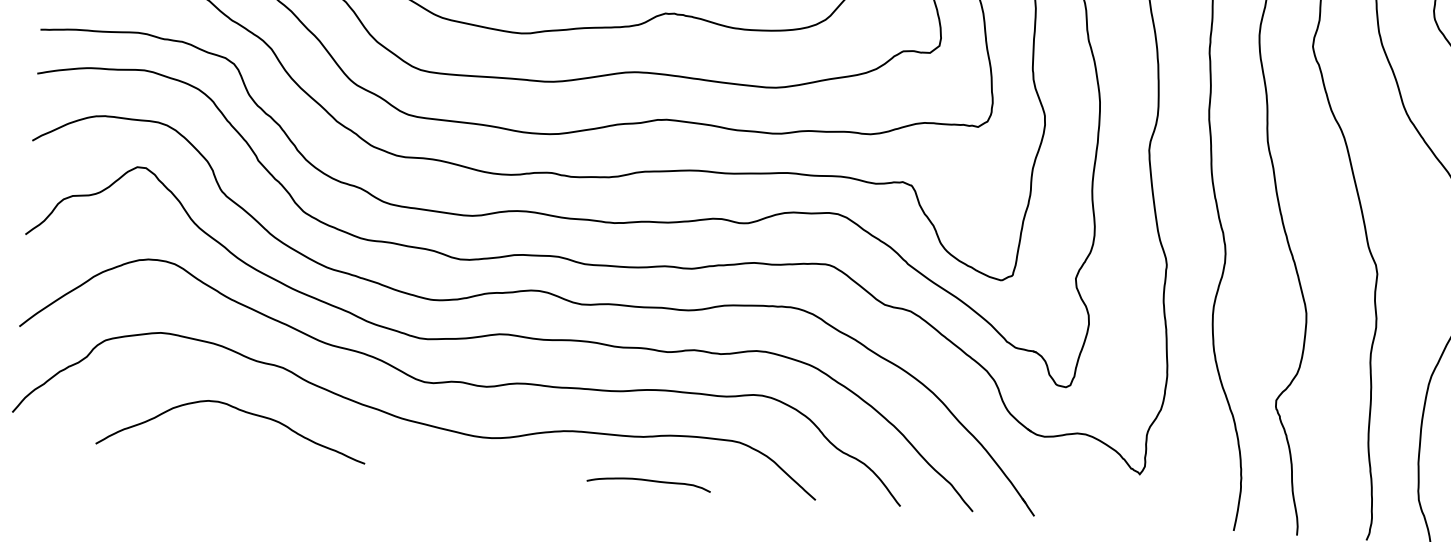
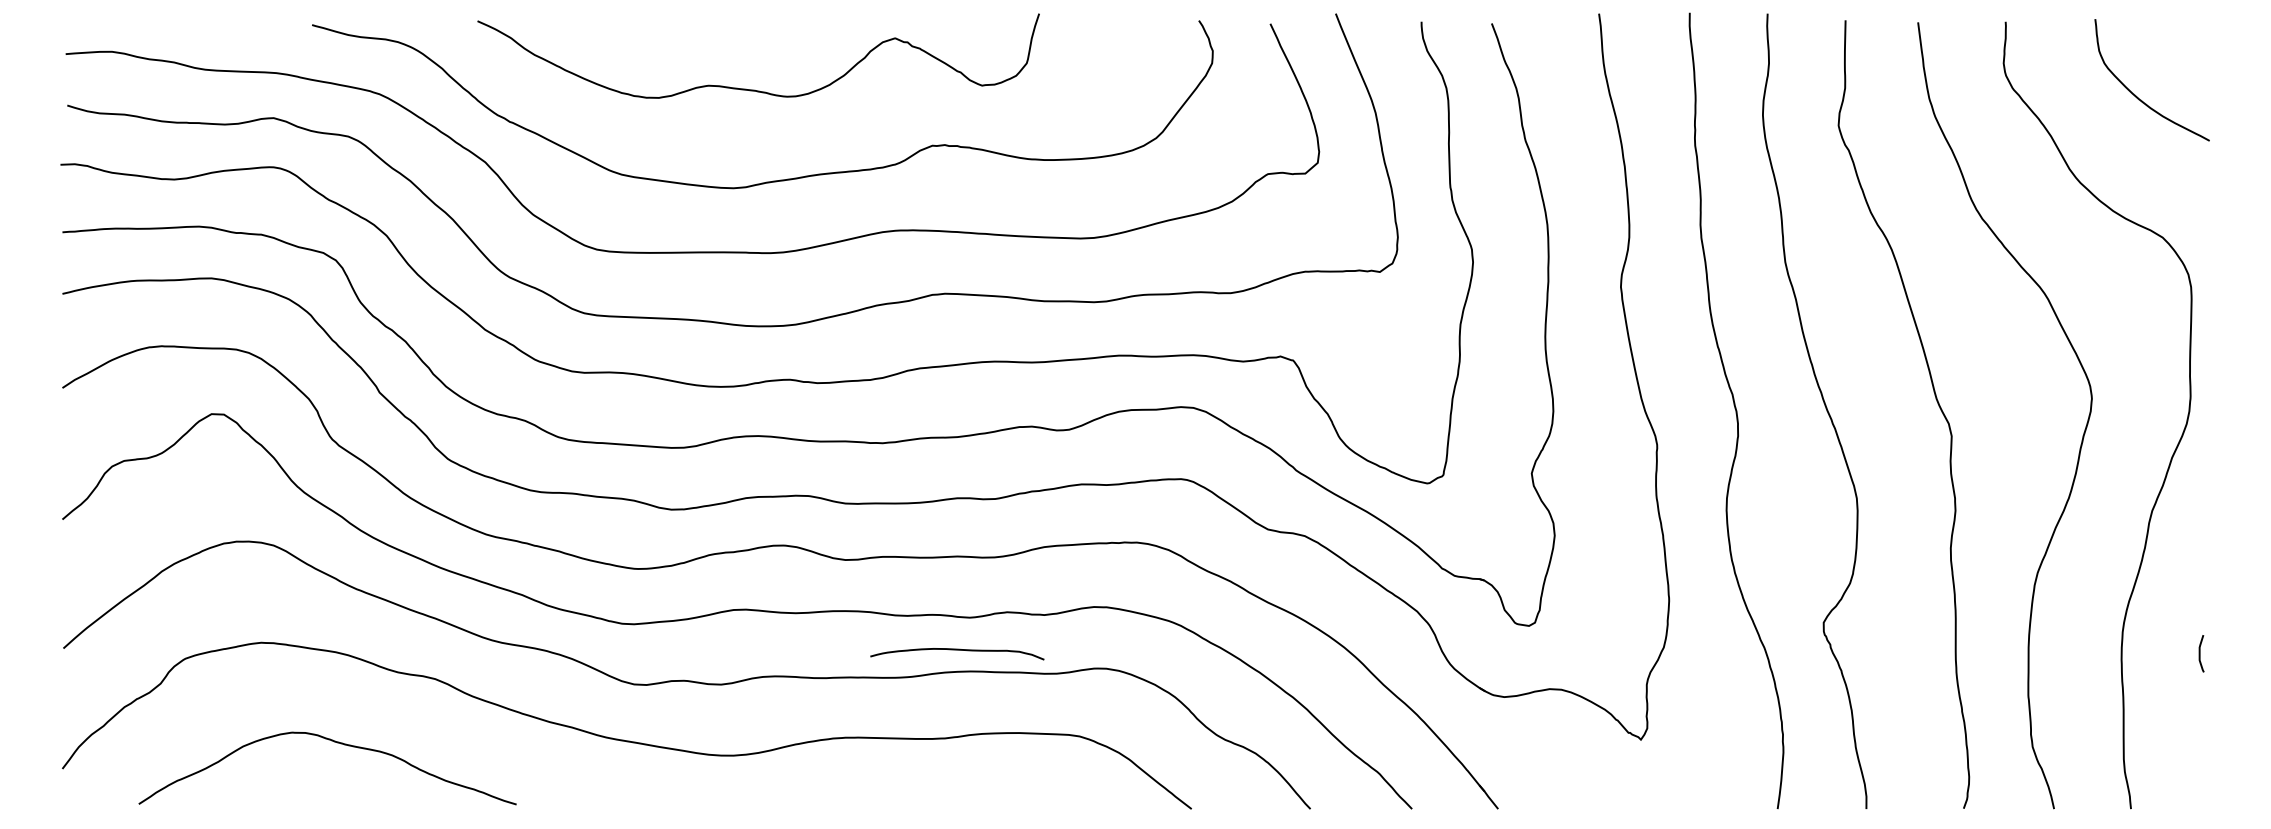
curve: (238, 410) -> (334, 742), moved
curve: (649, 481) -> (957, 650), moved

